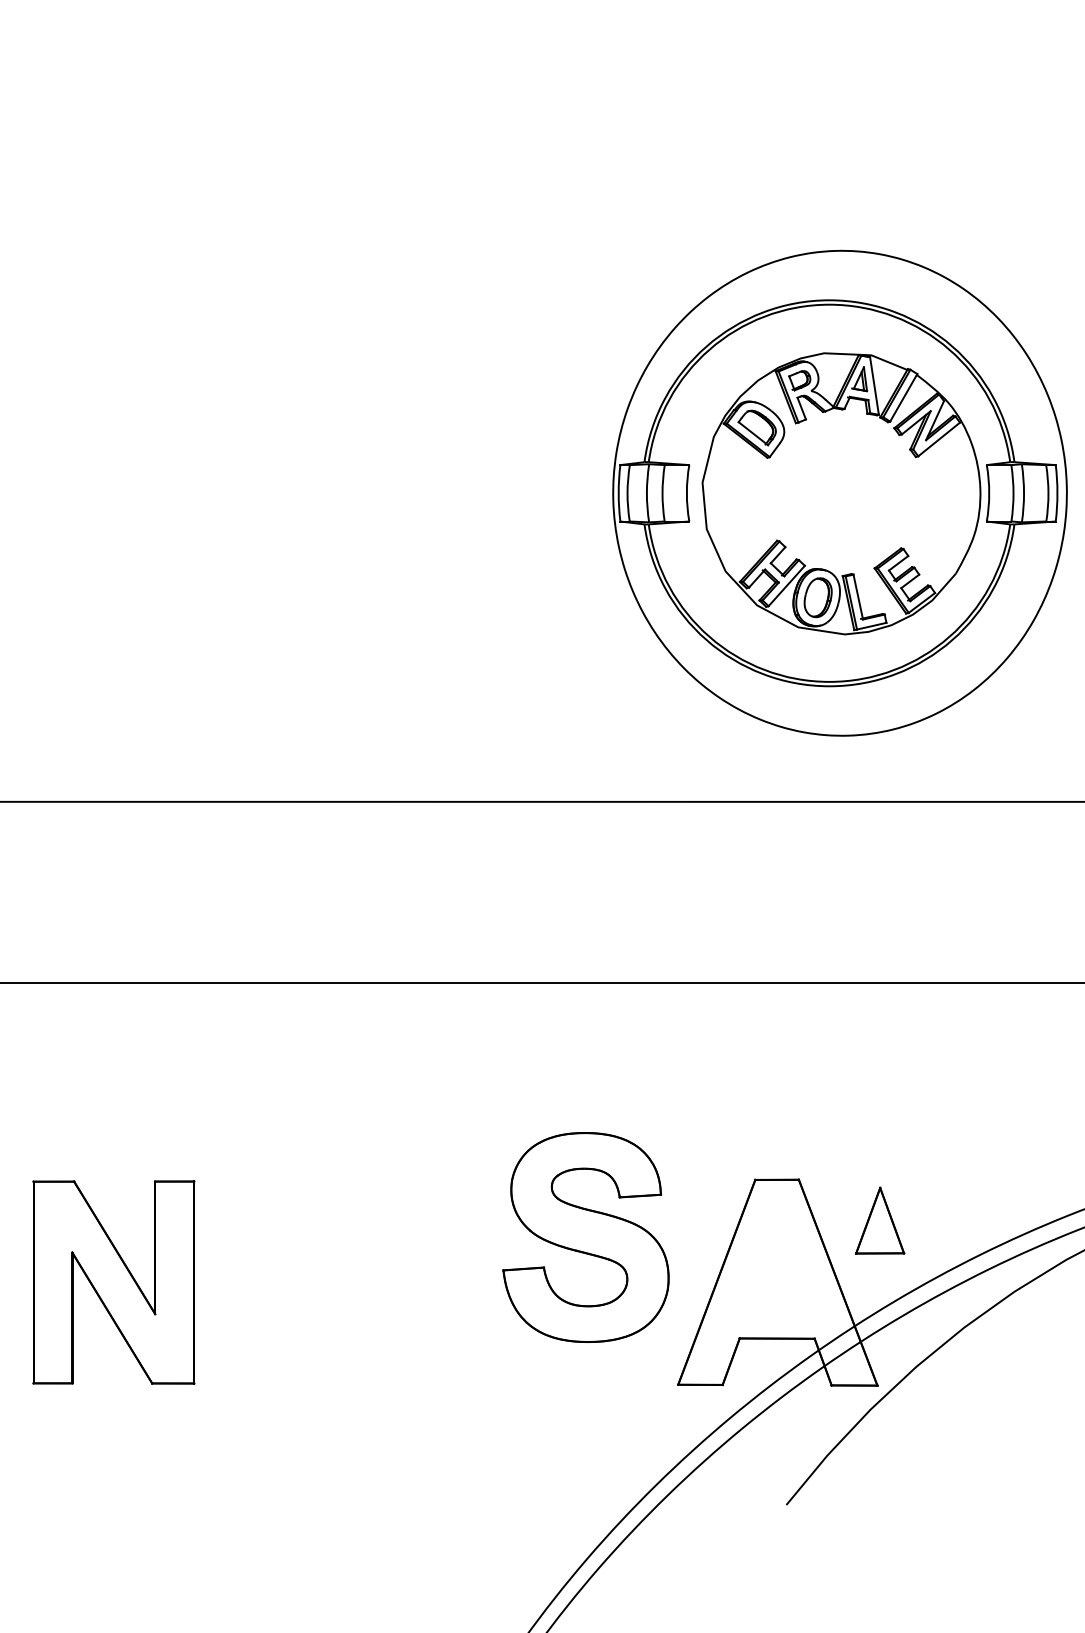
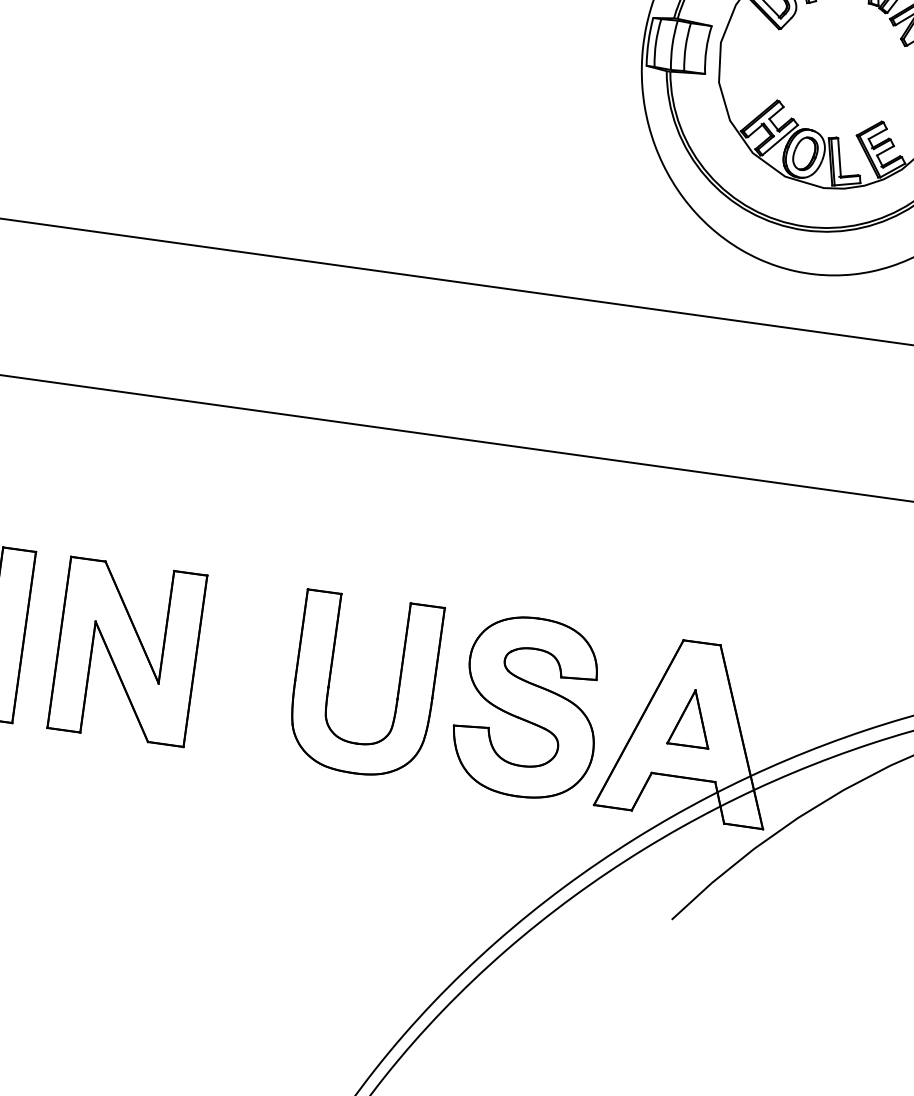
part: (880, 1220) -> (691, 718), moved
part: (585, 1237) -> (527, 707), moved
part: (433, 1283) -> (398, 690), added

